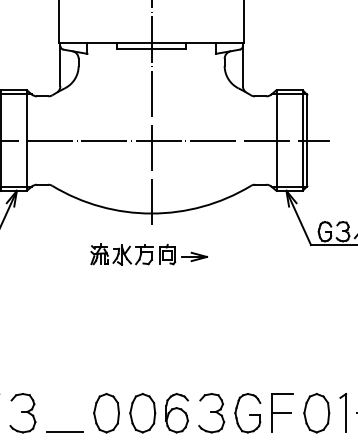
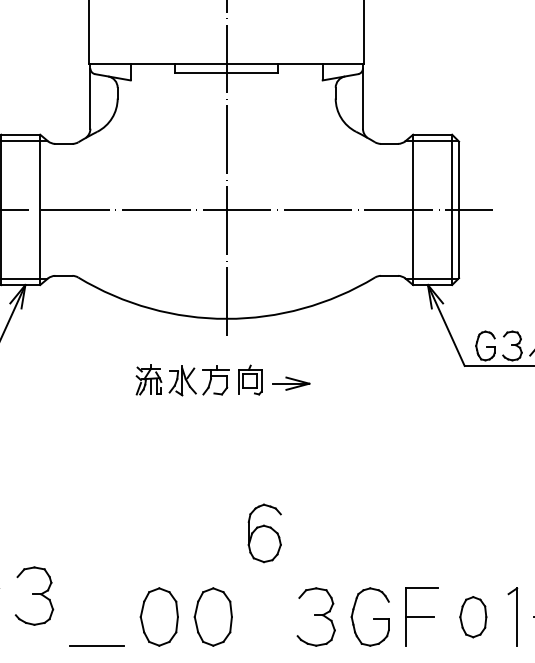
part: (22, 413) -> (33, 596), moved
part: (176, 413) -> (263, 533), moved
part: (316, 413) -> (472, 617), size x0.7

